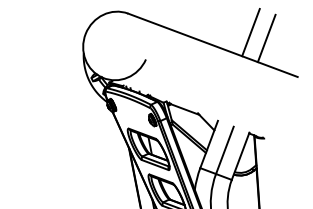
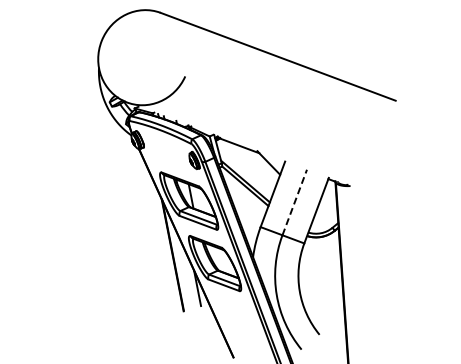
line: (250, 32) -> (330, 38), removed
line: (266, 38) -> (352, 47), removed
line: (224, 150) -> (294, 202), solid -> dashed

